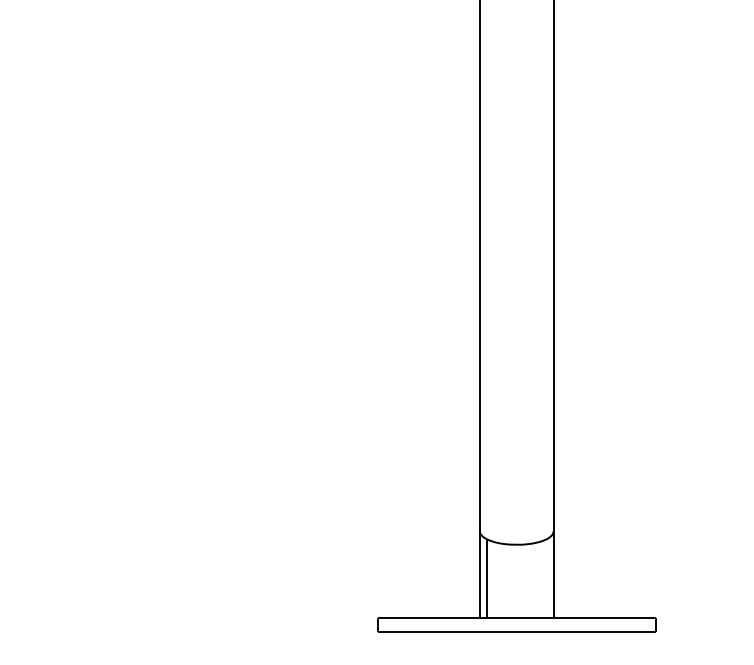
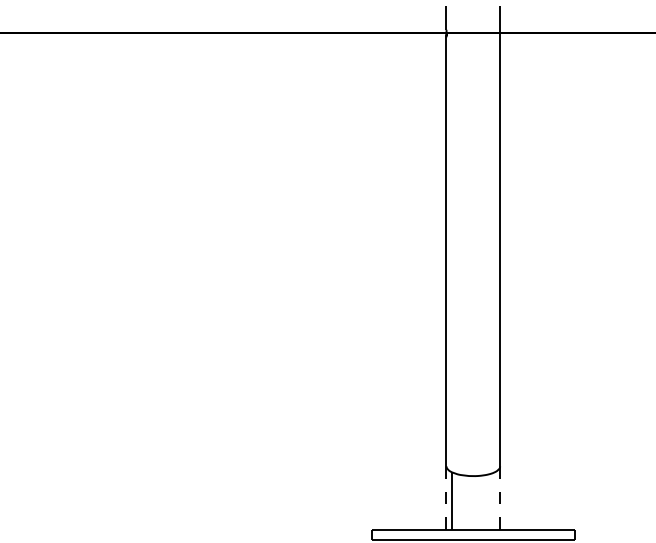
line: (479, 575) -> (446, 498), solid -> dashed
line: (553, 575) -> (500, 498), solid -> dashed

